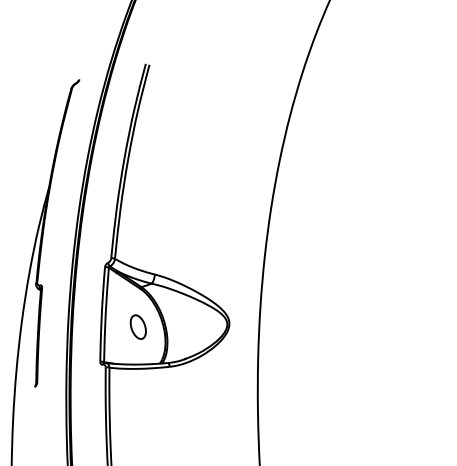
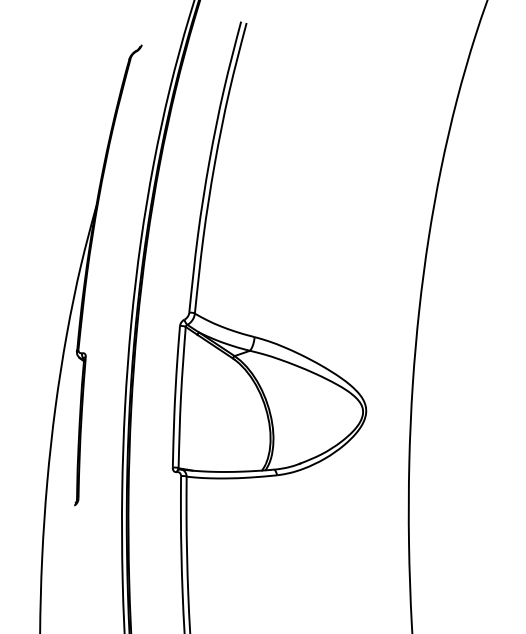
part: (137, 326) -> (228, 414), removed

